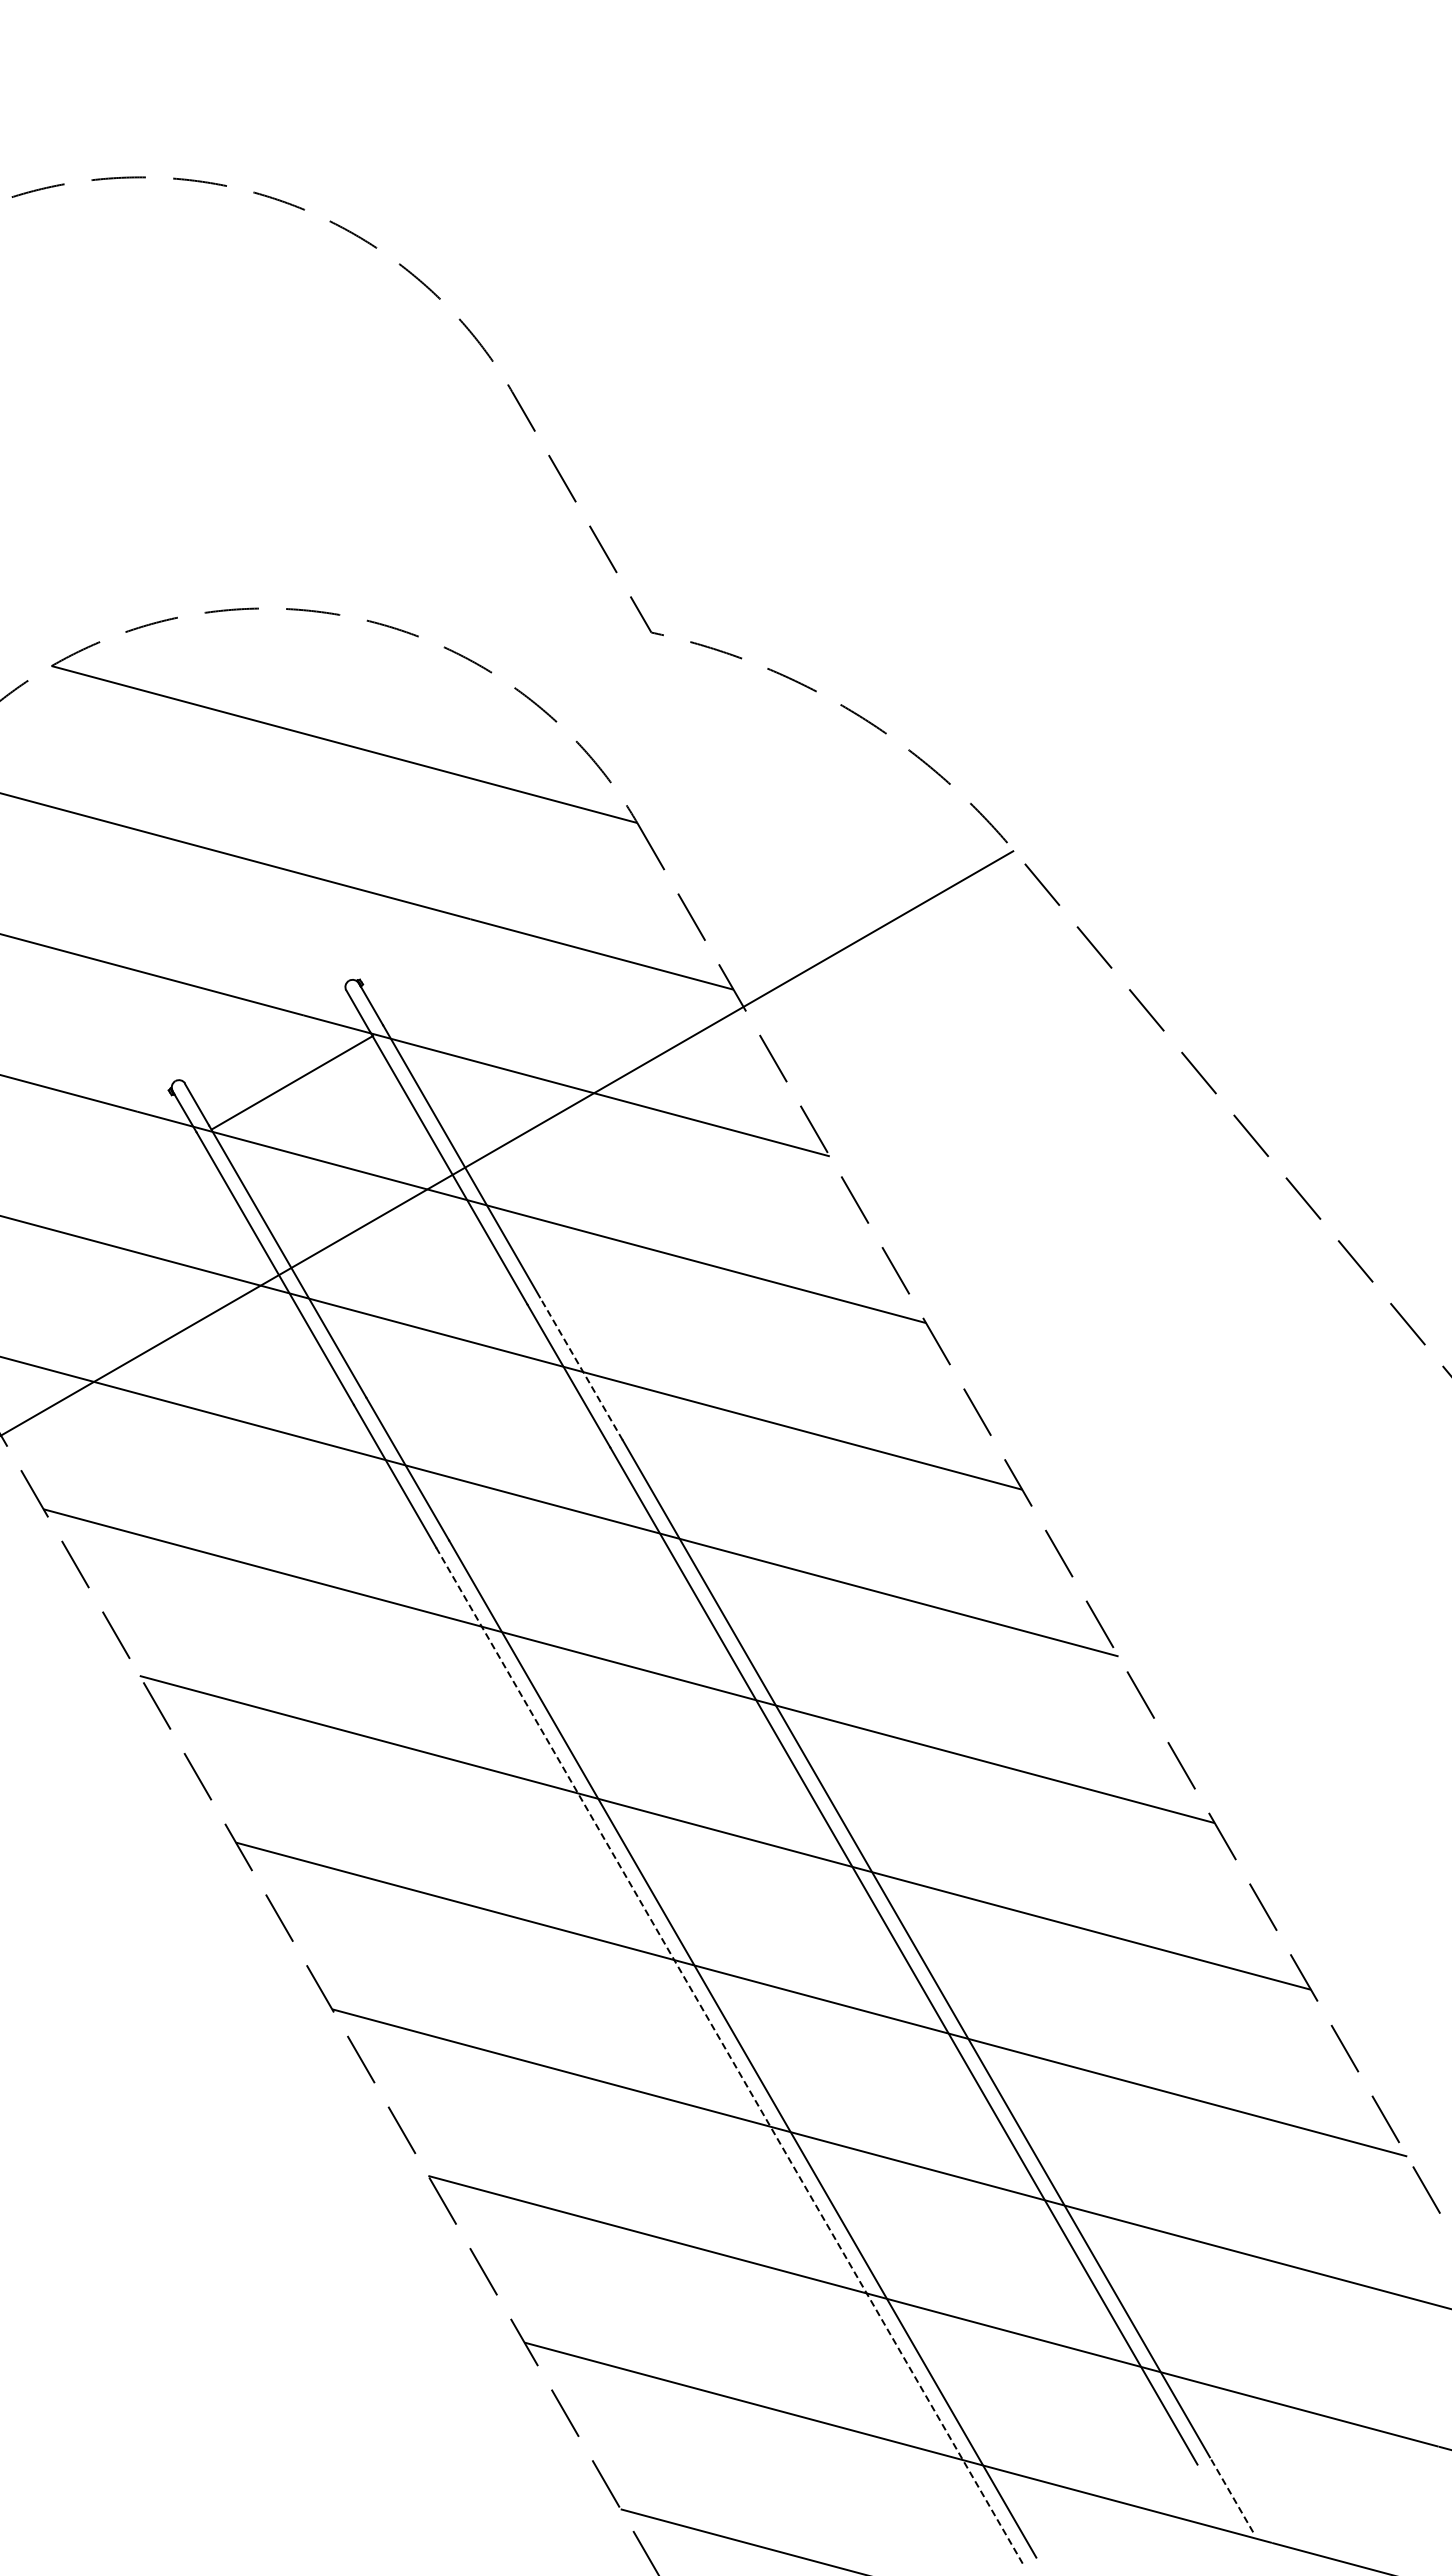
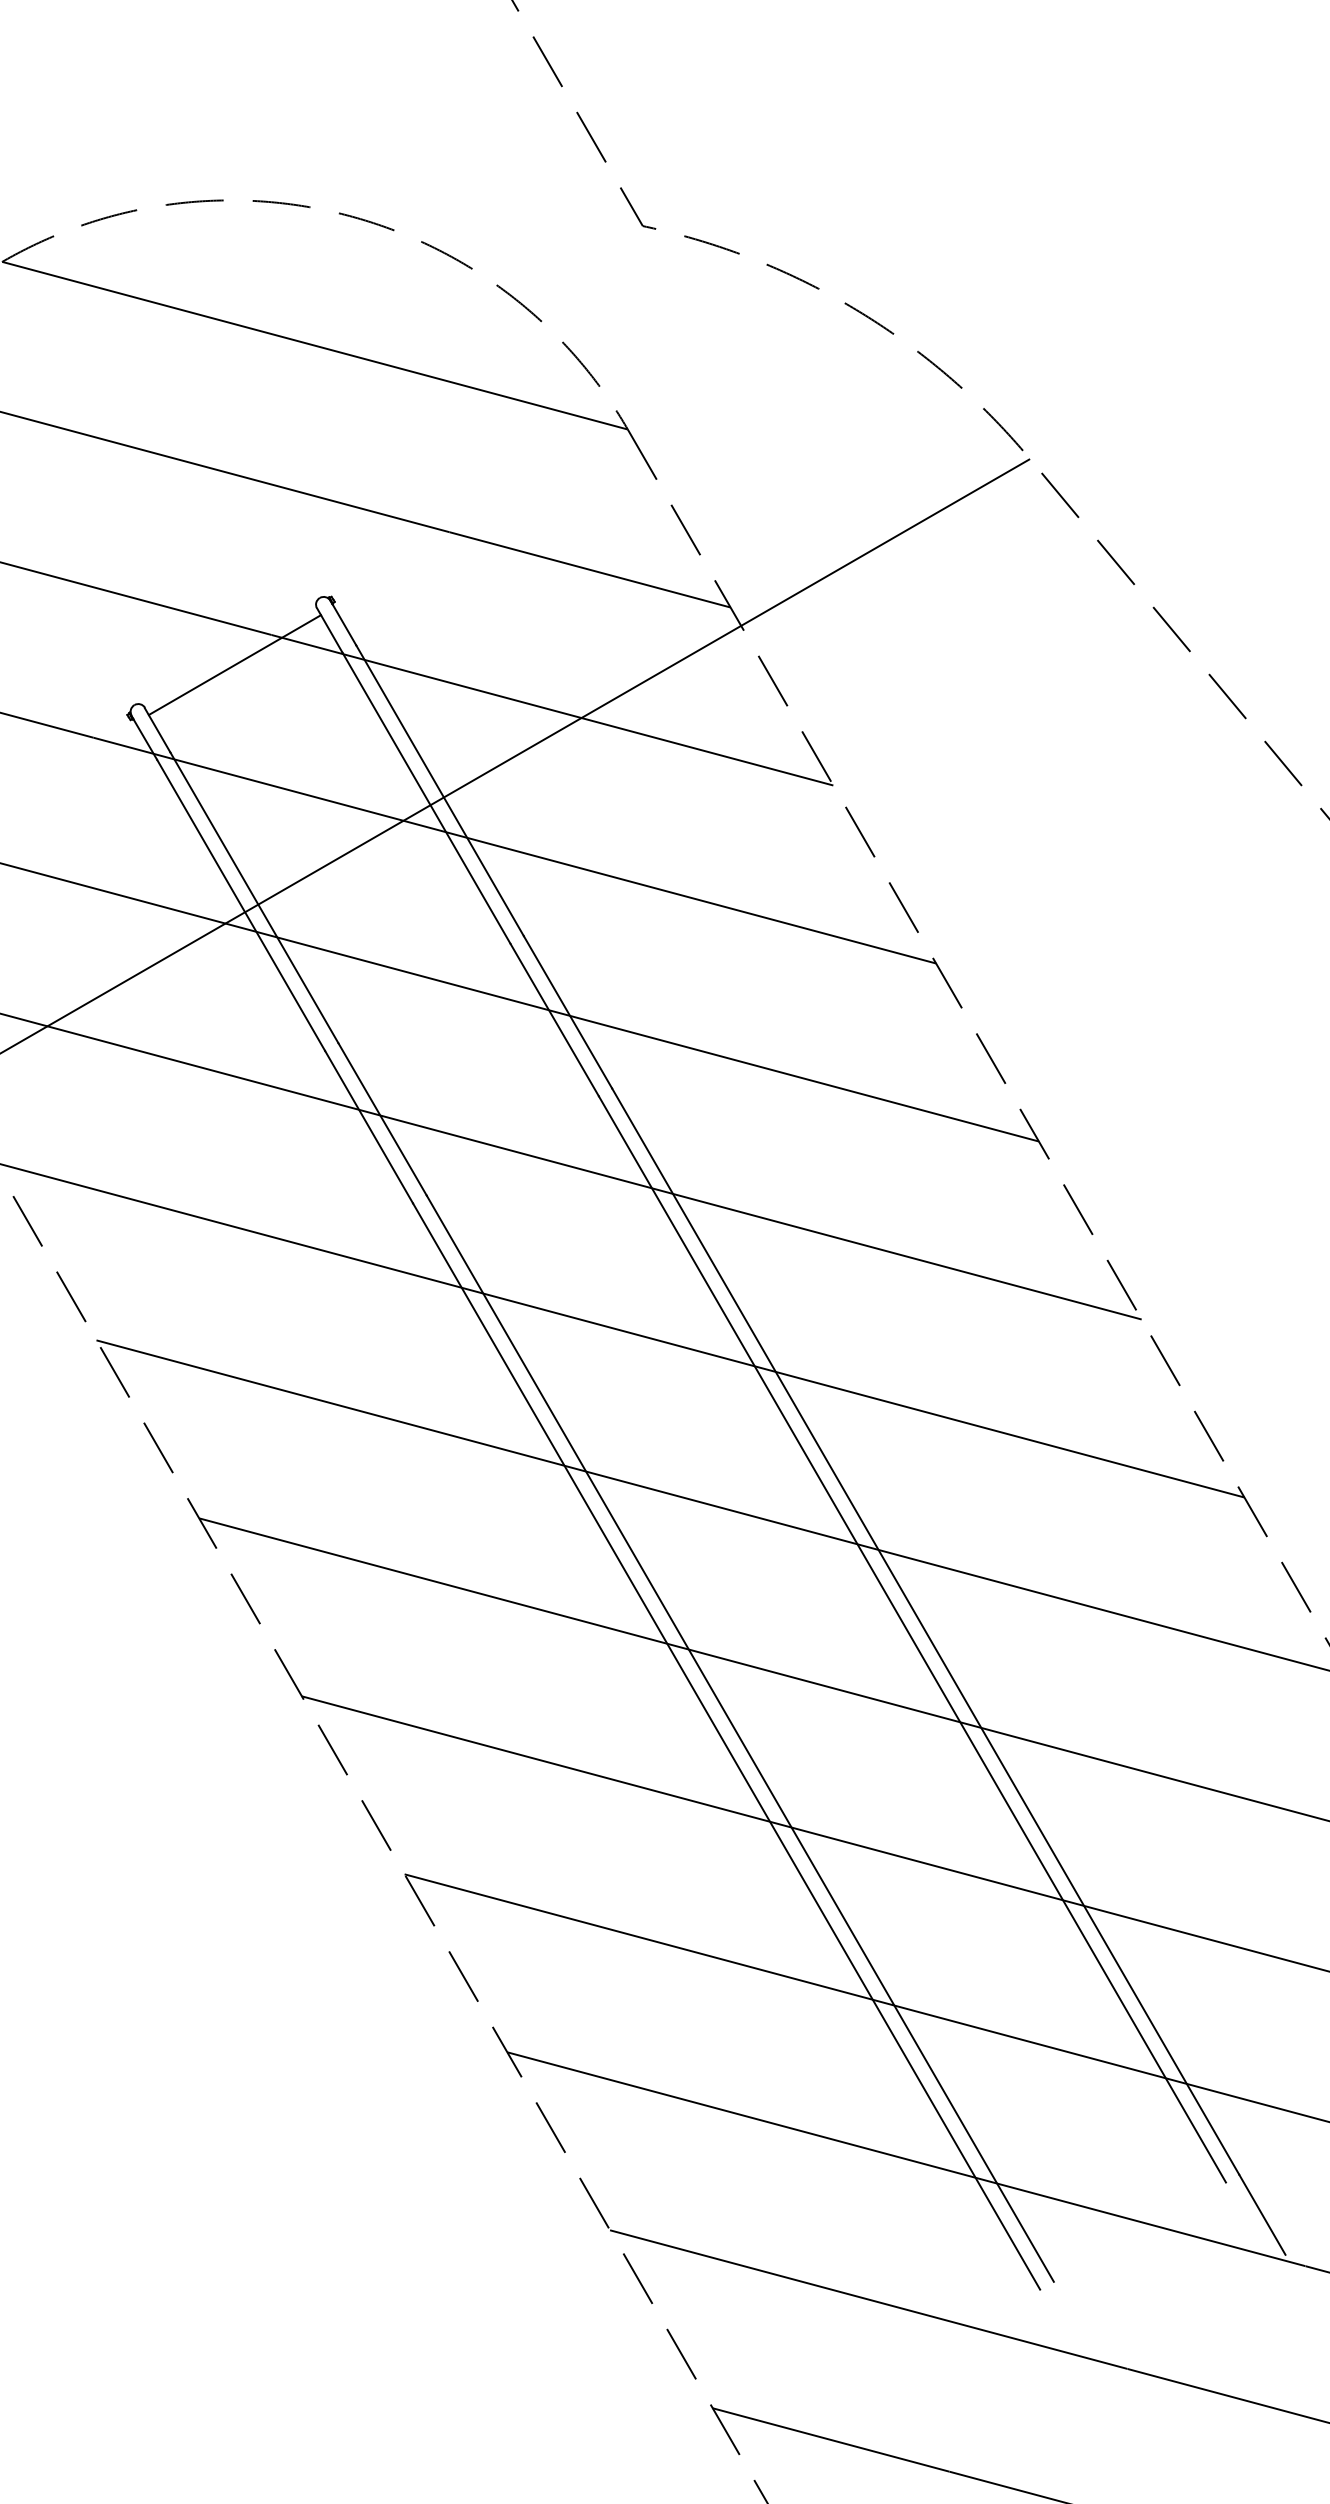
line: (292, 1082) -> (234, 664), moved
line: (581, 1368) -> (568, 1011), dashed -> solid
line: (730, 2056) -> (727, 1746), dashed -> solid
line: (1231, 2494) -> (1262, 2214), dashed -> solid

